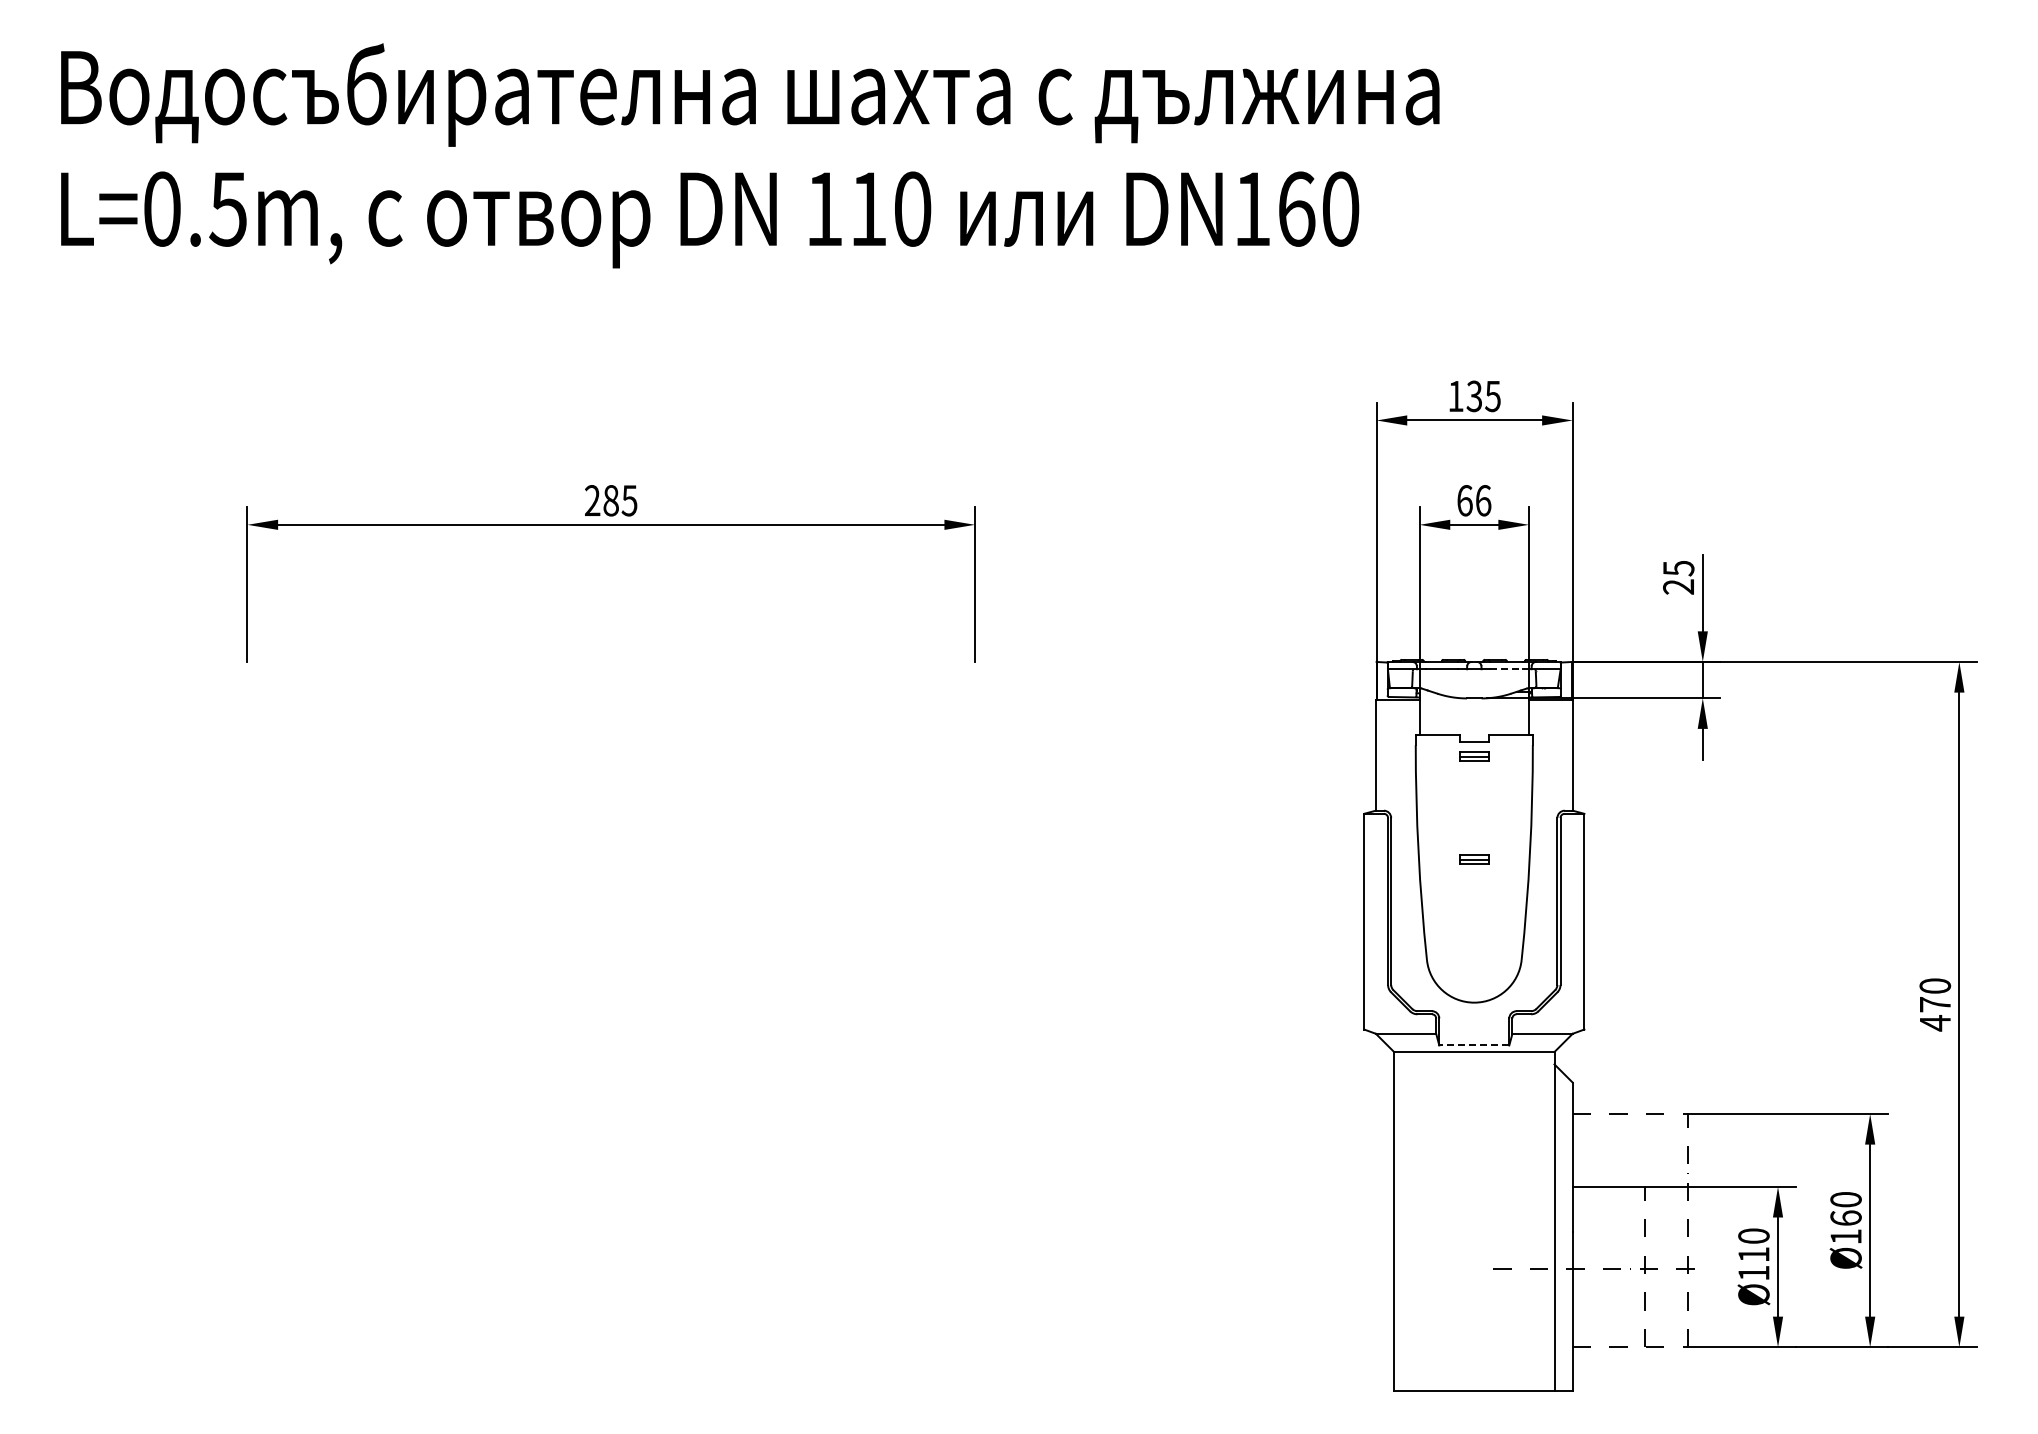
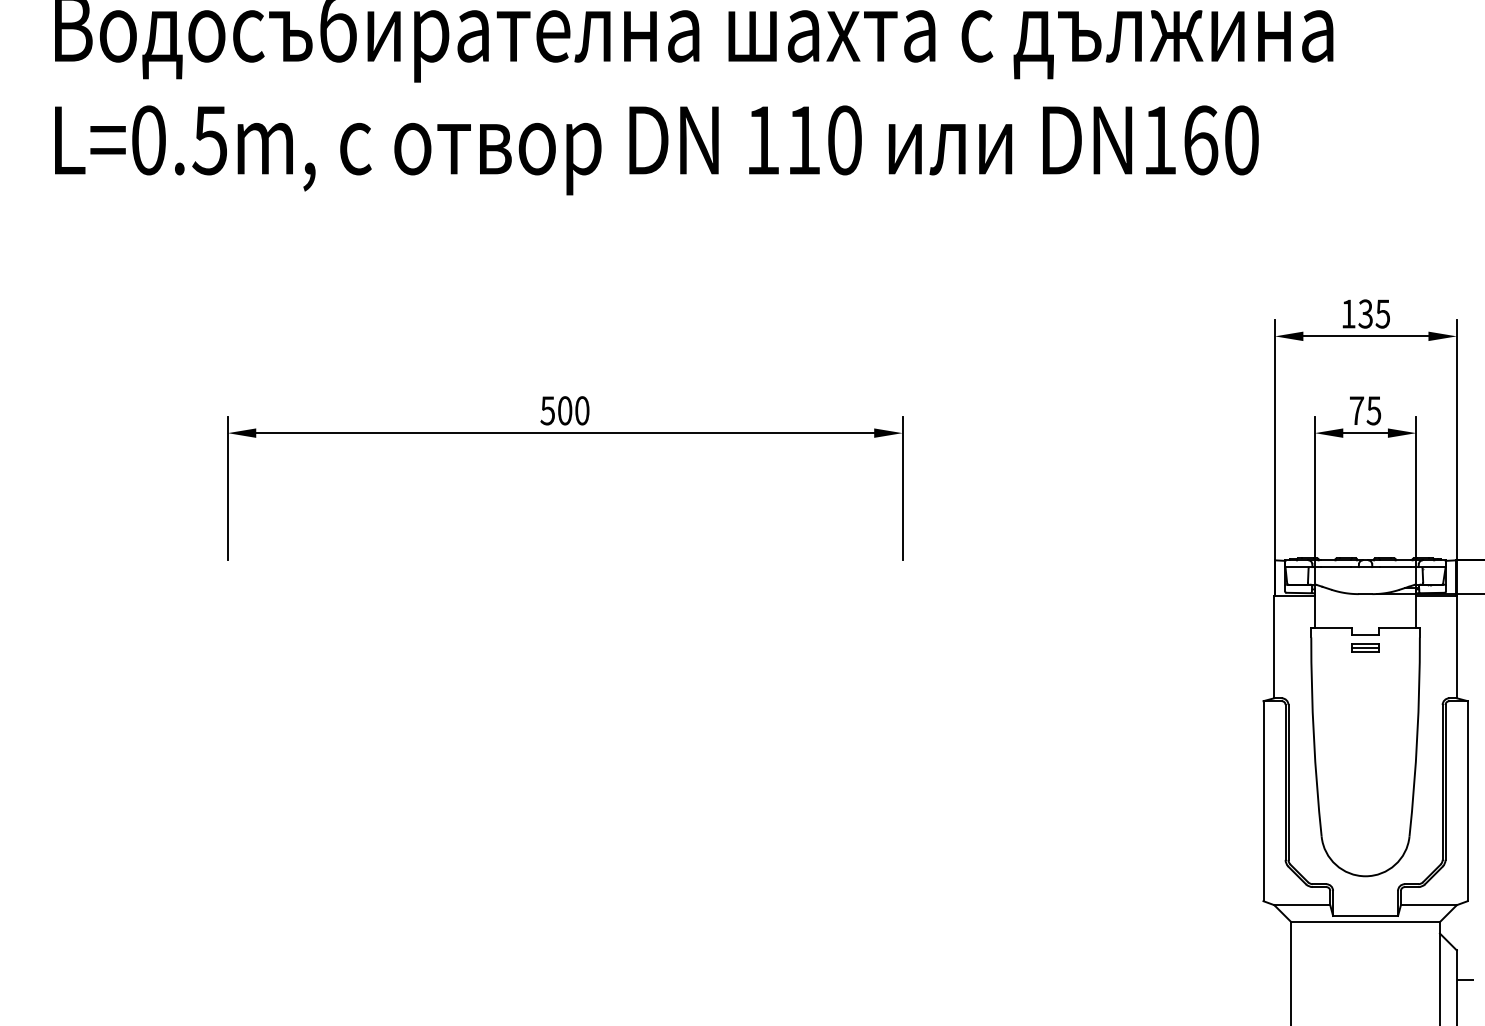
text: (610, 500) -> (564, 410), 285 -> 500
text: (1474, 500) -> (1365, 410), 66 -> 75
line: (1507, 669) -> (1396, 567), dashed -> solid
part: (1474, 859) -> (1365, 743), removed
line: (1474, 1045) -> (1365, 916), dashed -> solid

